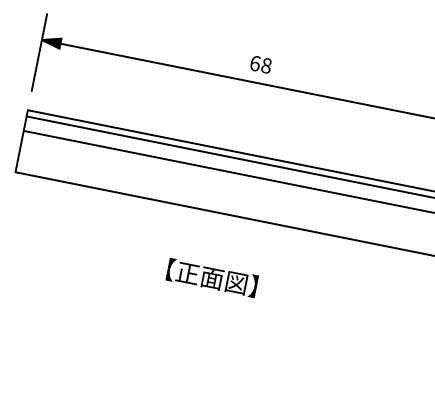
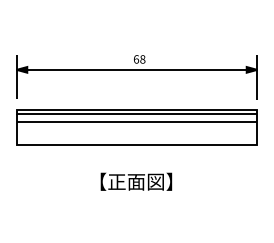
part: (210, 277) -> (135, 181), size x1.4

